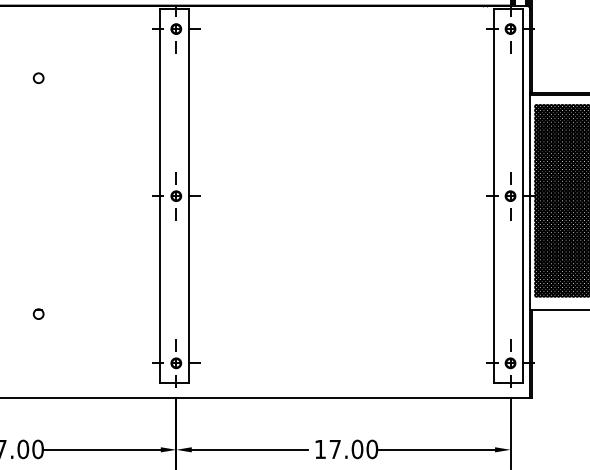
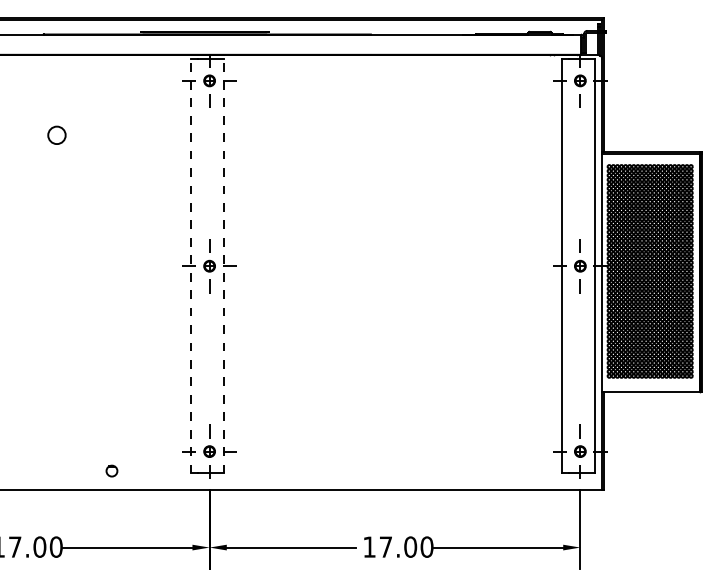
circle: (38, 78) -> (56, 135), size x1.6
line: (159, 195) -> (191, 265), solid -> dashed
line: (188, 195) -> (223, 265), solid -> dashed
part: (38, 313) -> (111, 470), moved

